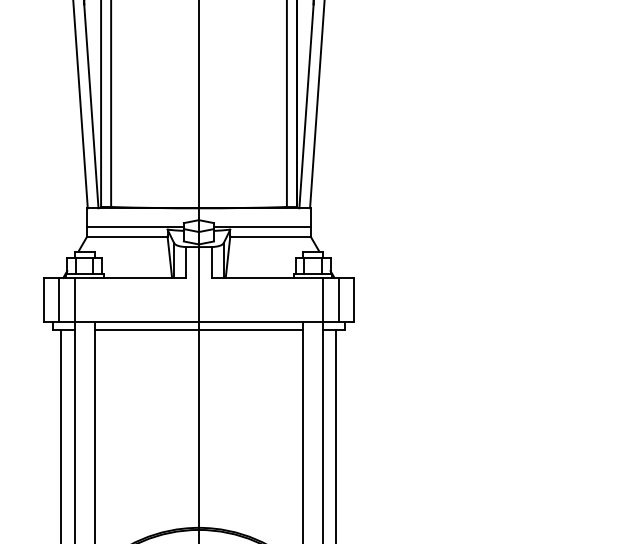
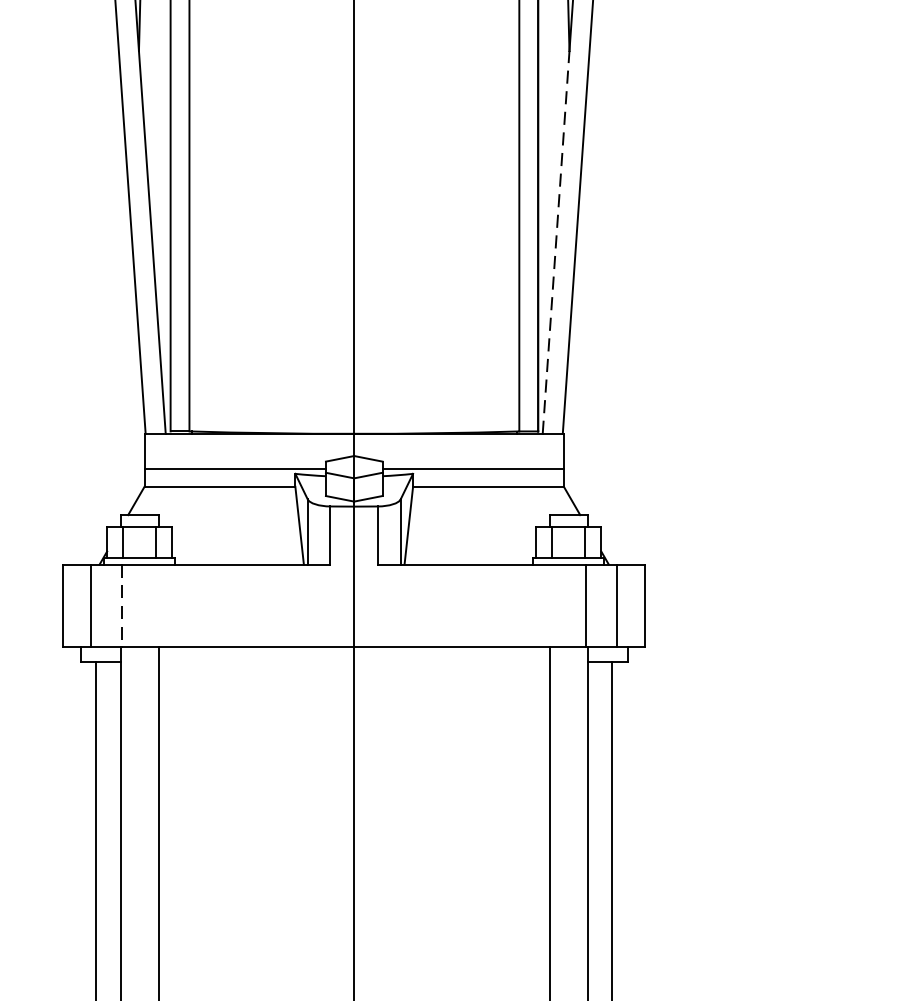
line: (306, 105) -> (556, 240), solid -> dashed
line: (75, 299) -> (122, 604), solid -> dashed
line: (198, 330) -> (353, 663), removed

